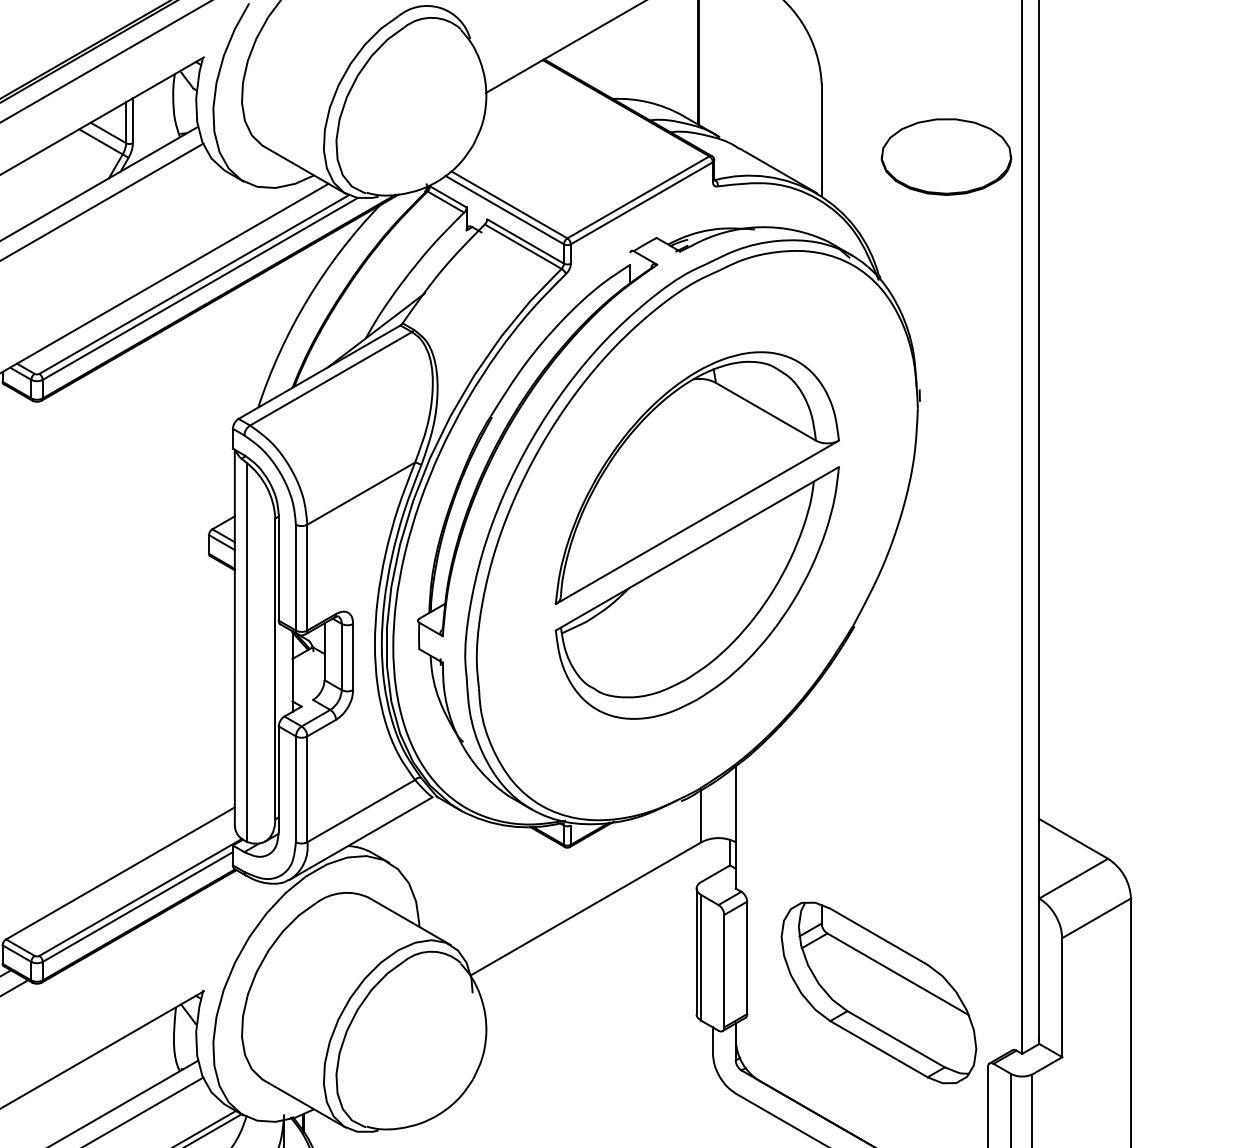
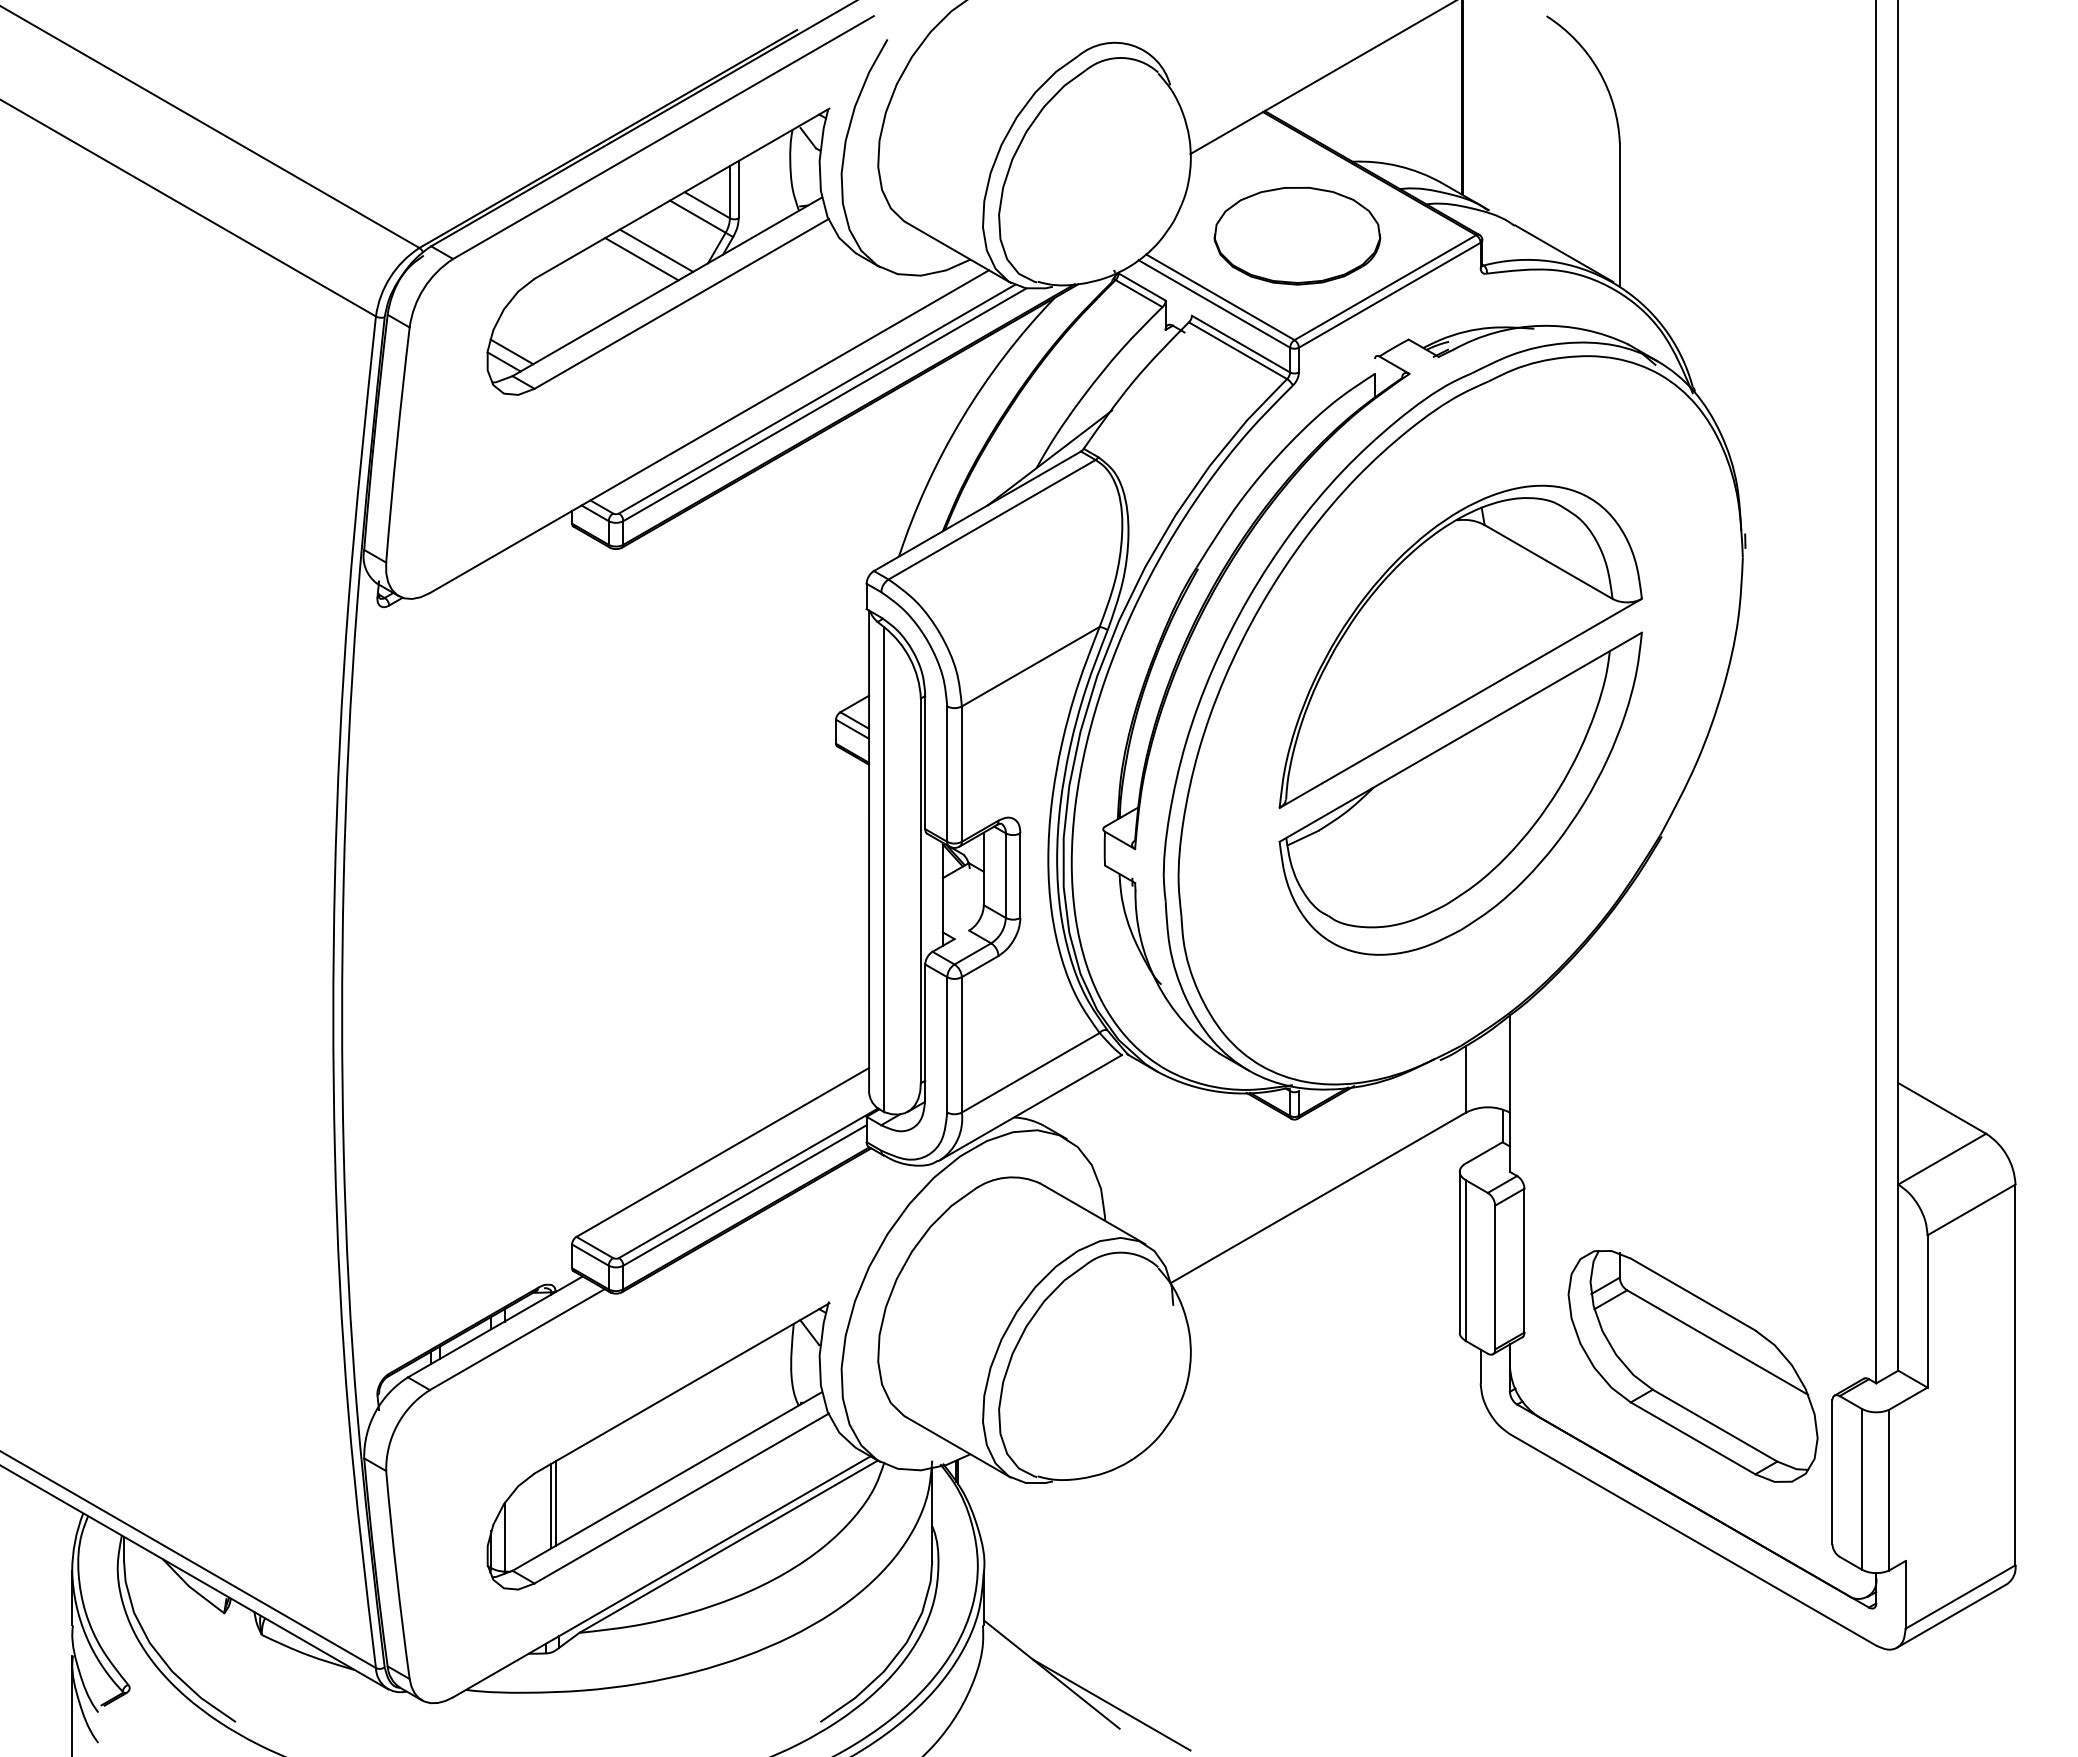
part: (946, 157) -> (1297, 236), moved
line: (68, 168) -> (656, 250), added
line: (56, 175) -> (641, 259), added
part: (878, 993) -> (1692, 1366), moved

